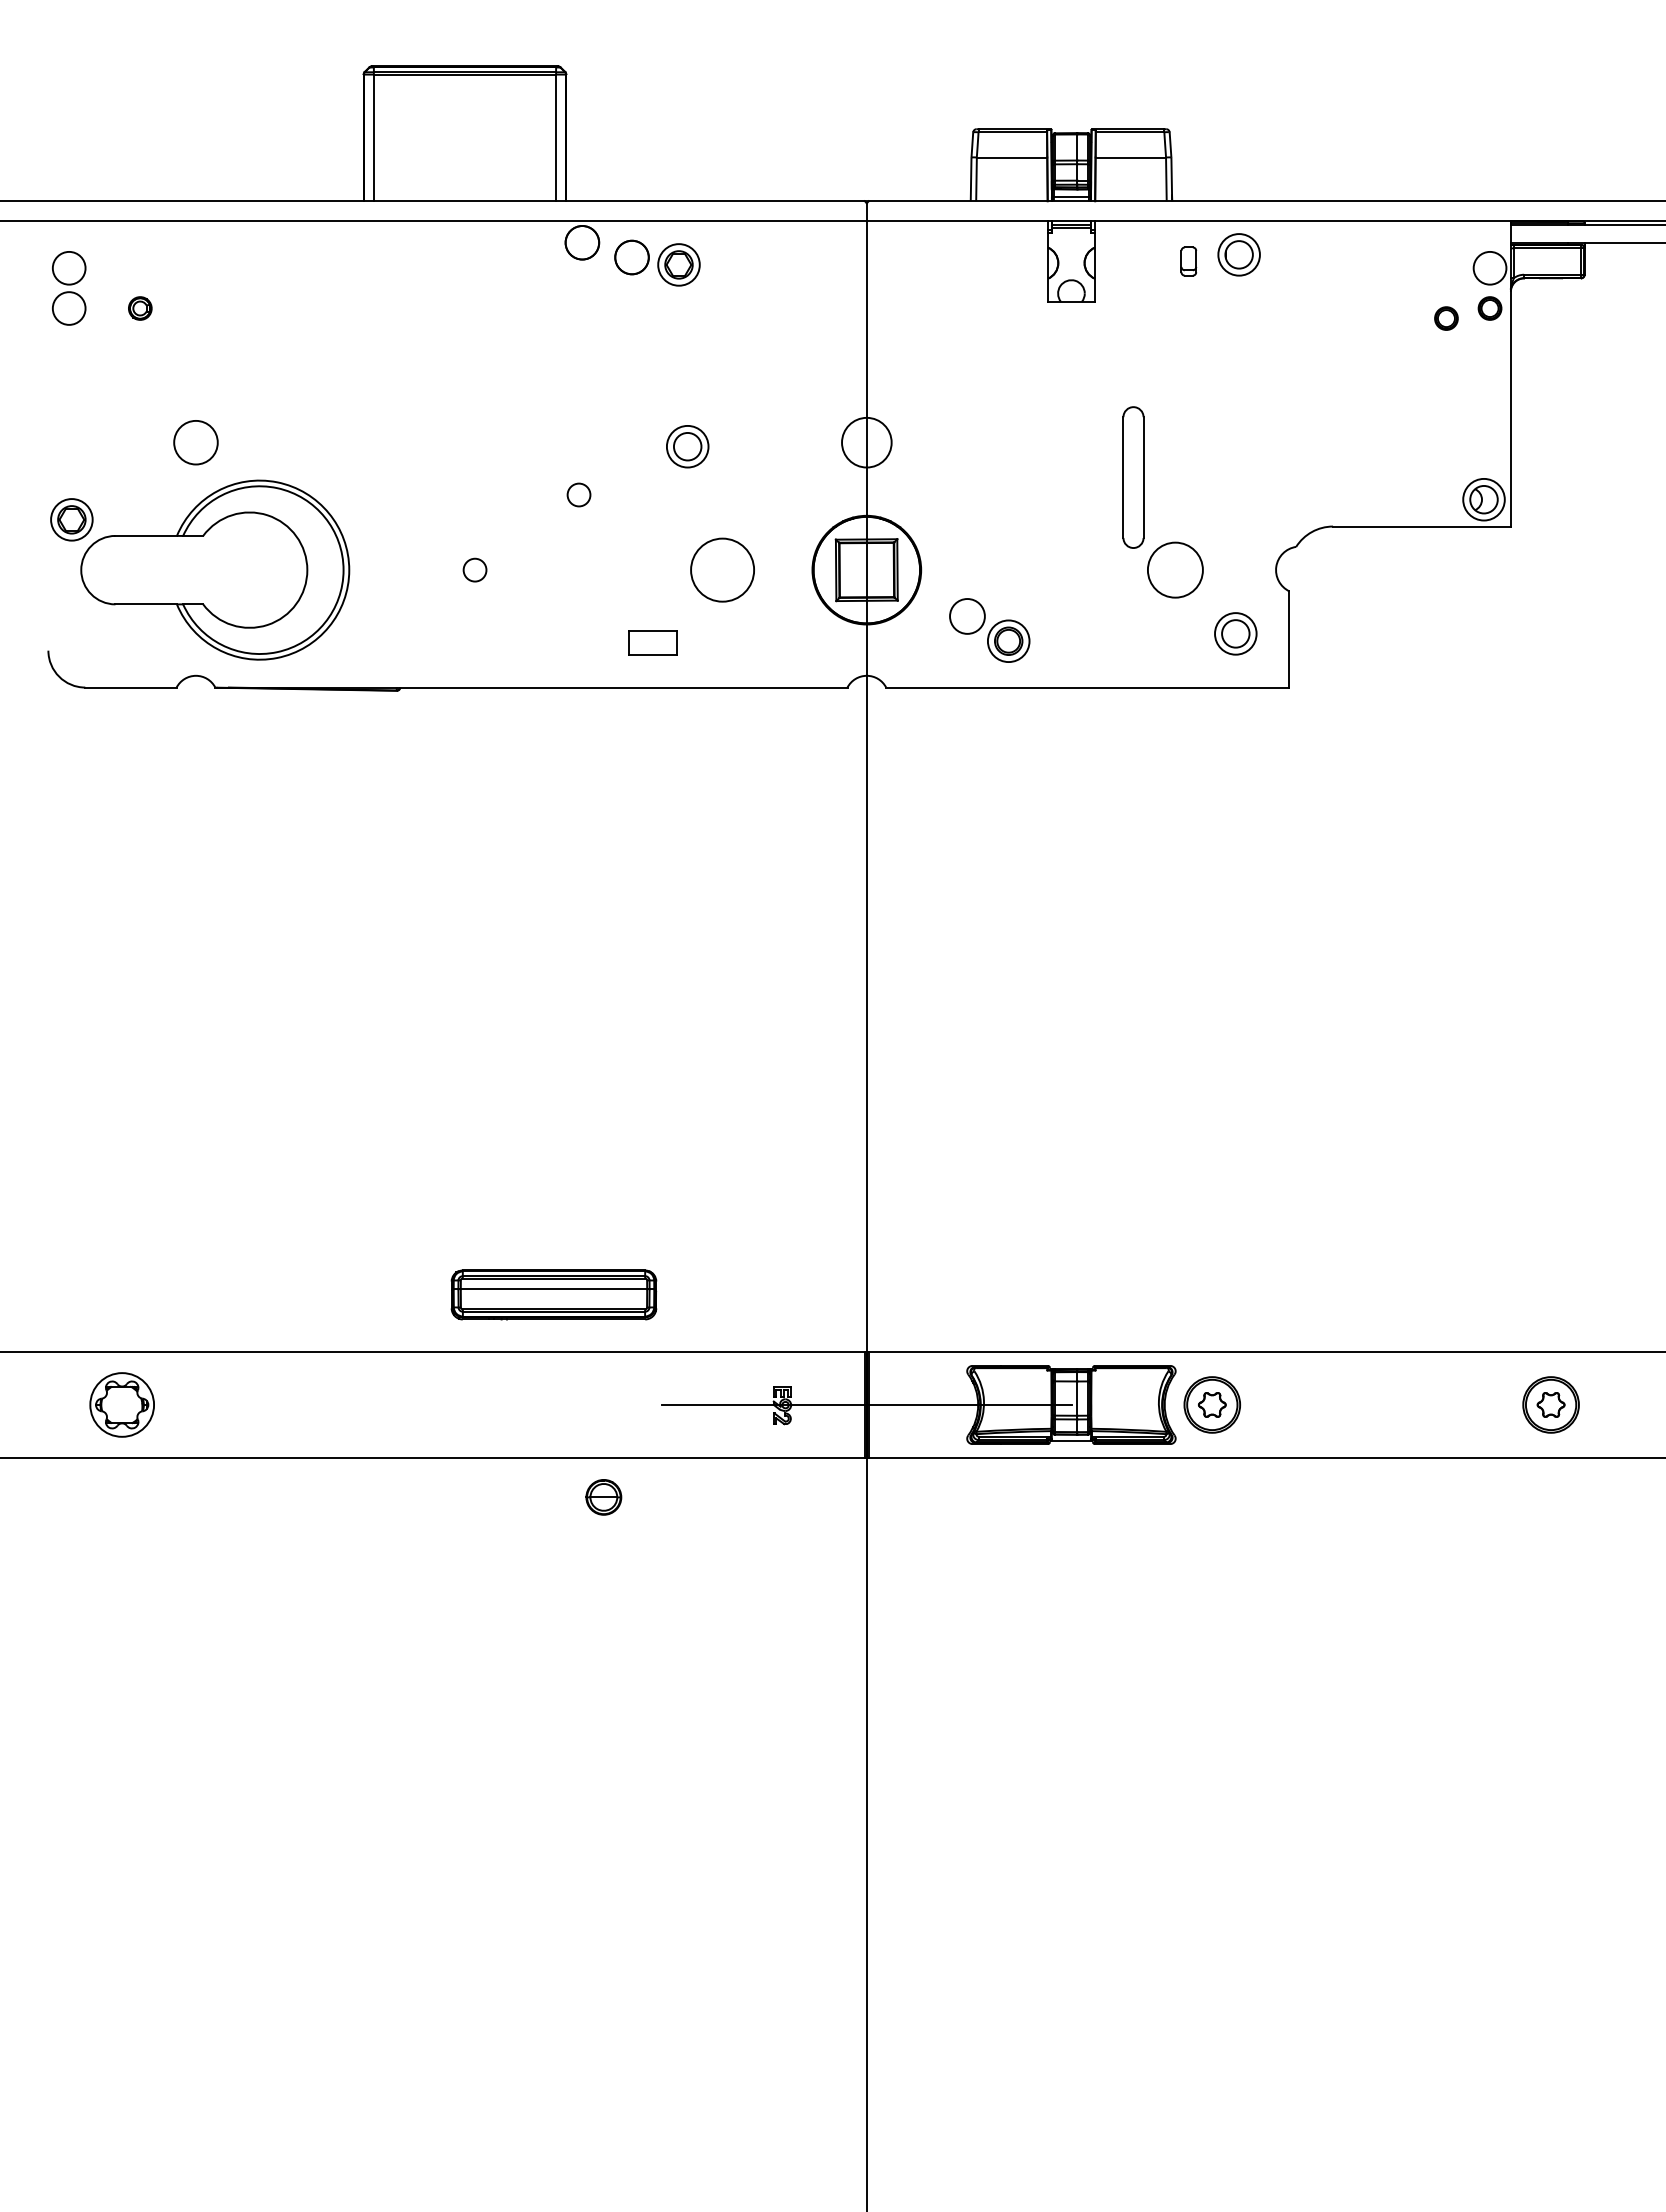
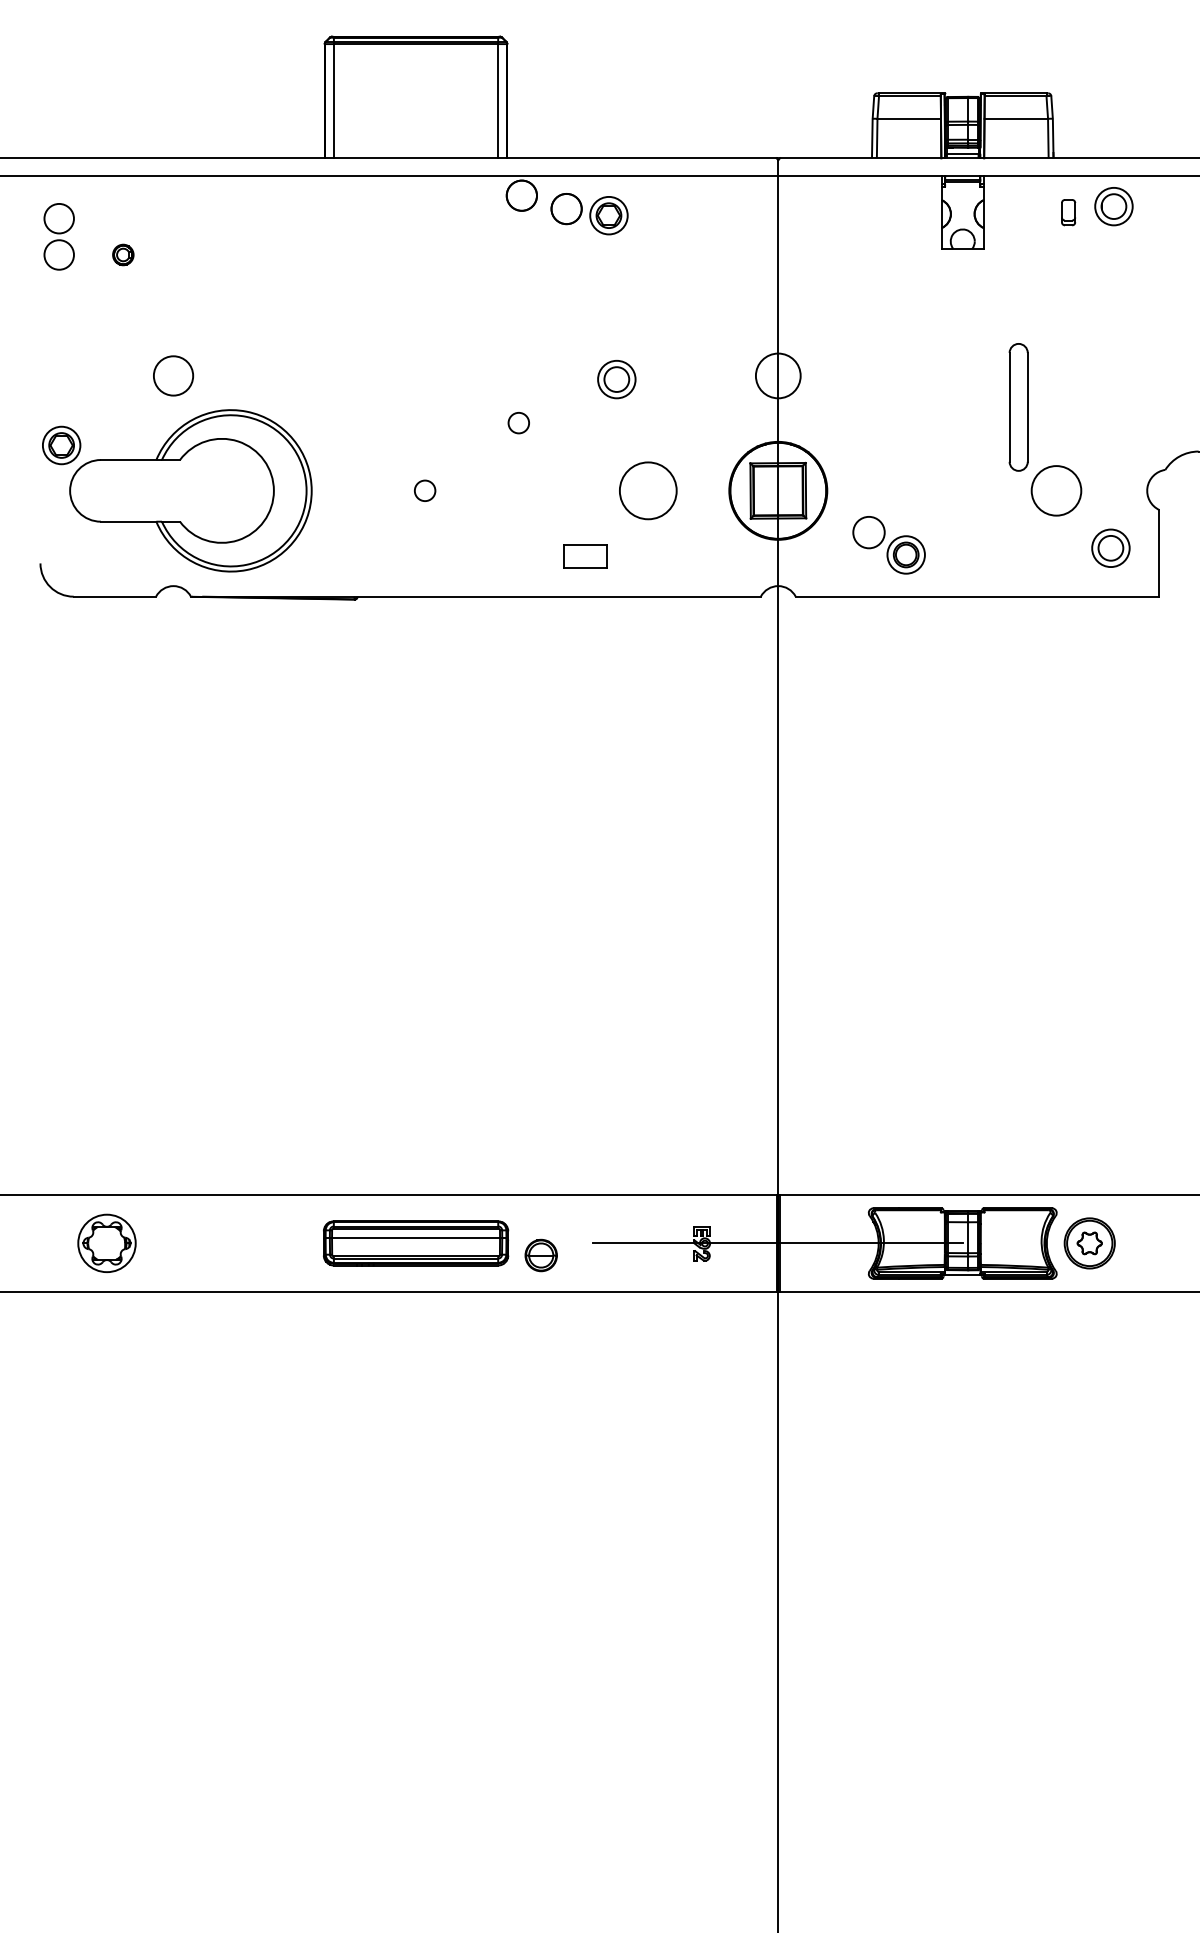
part: (553, 1294) -> (415, 1243), moved
part: (603, 1497) -> (540, 1255), moved

